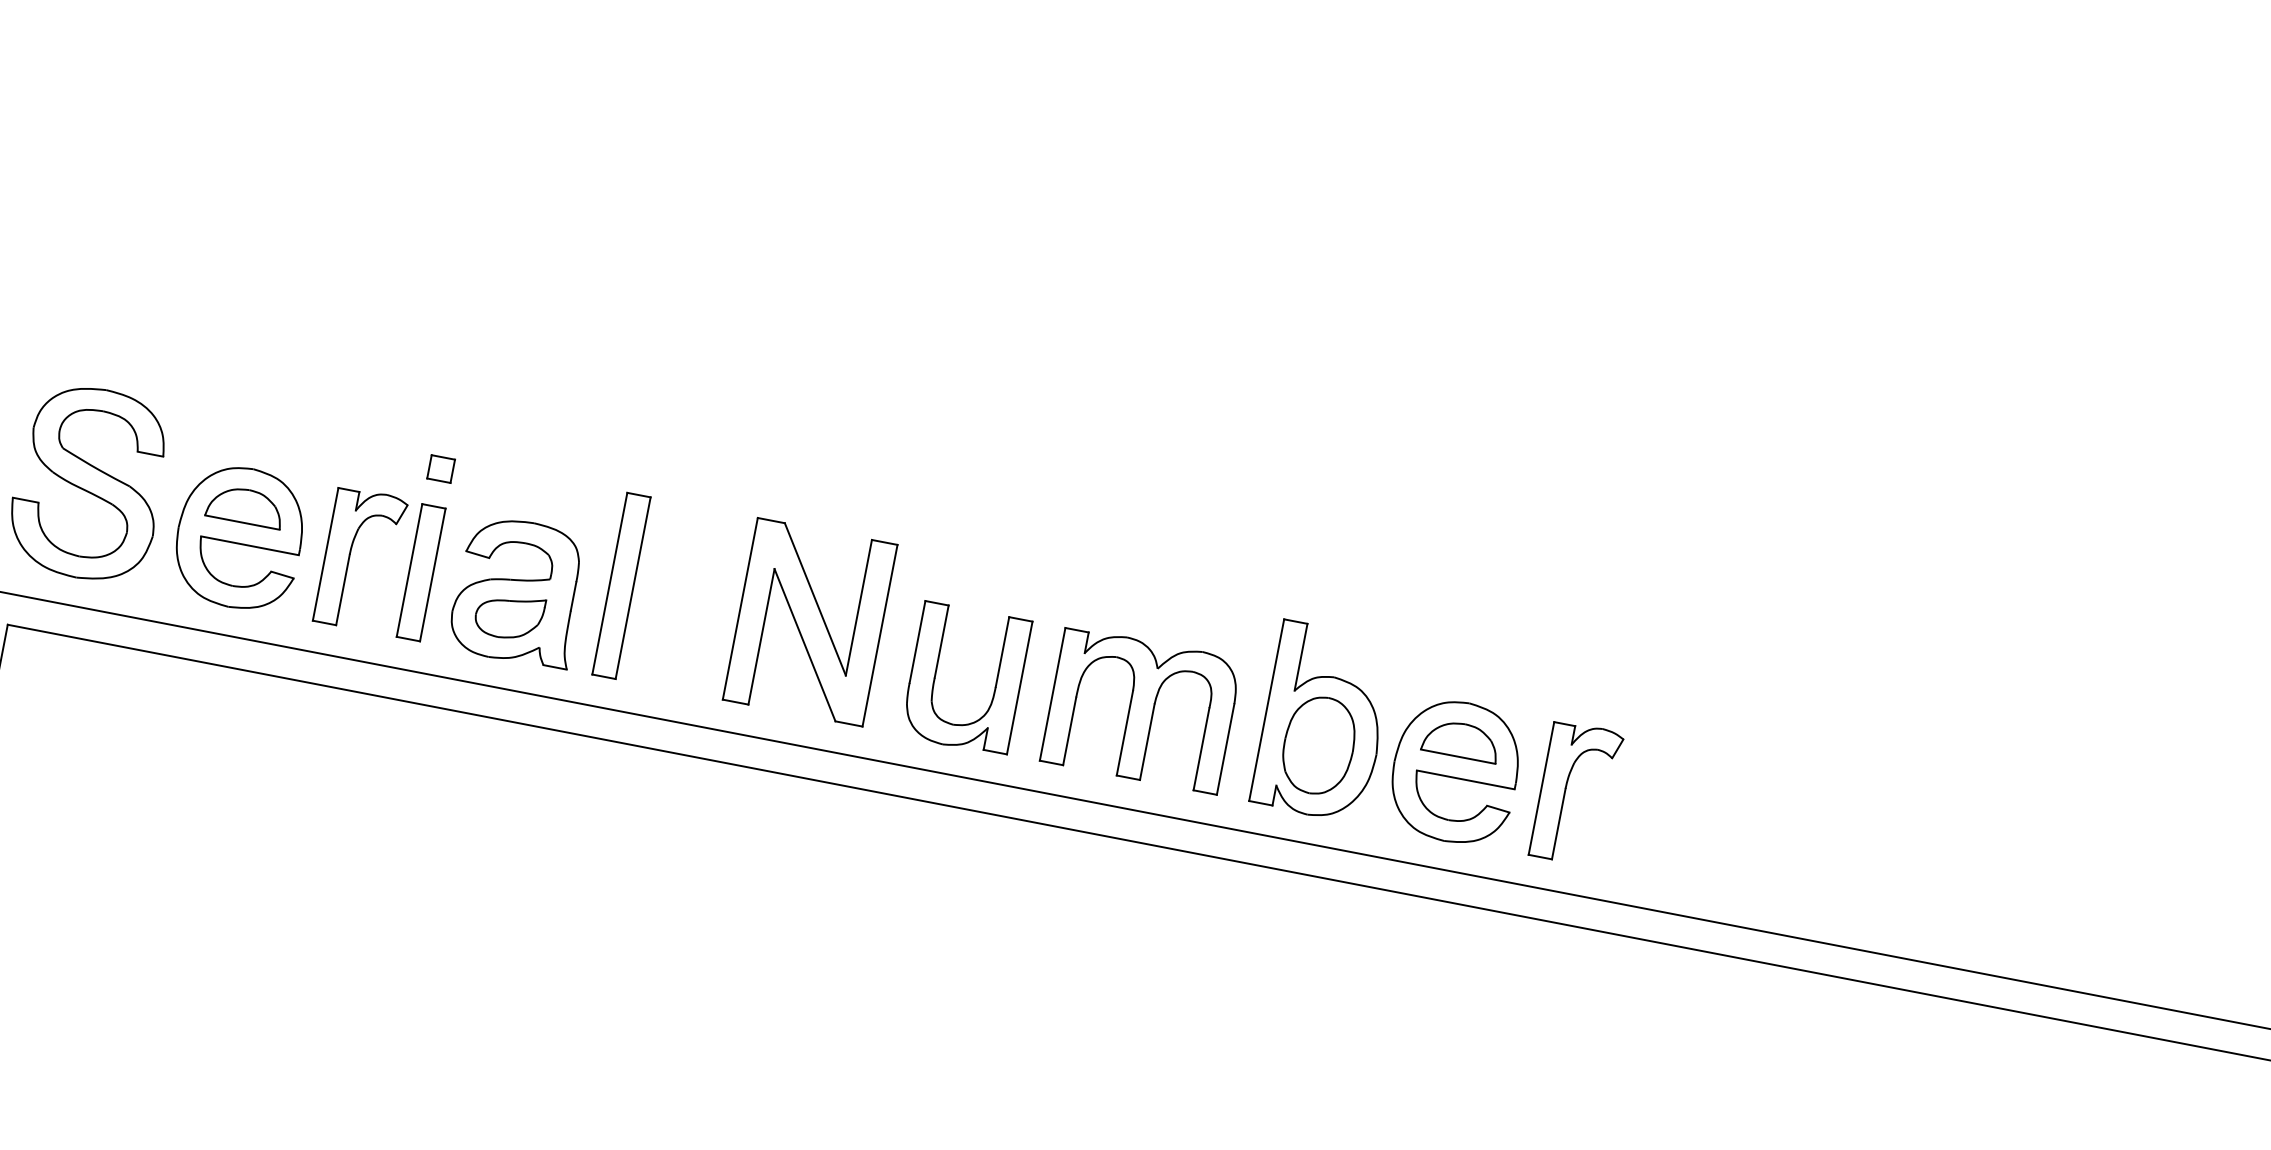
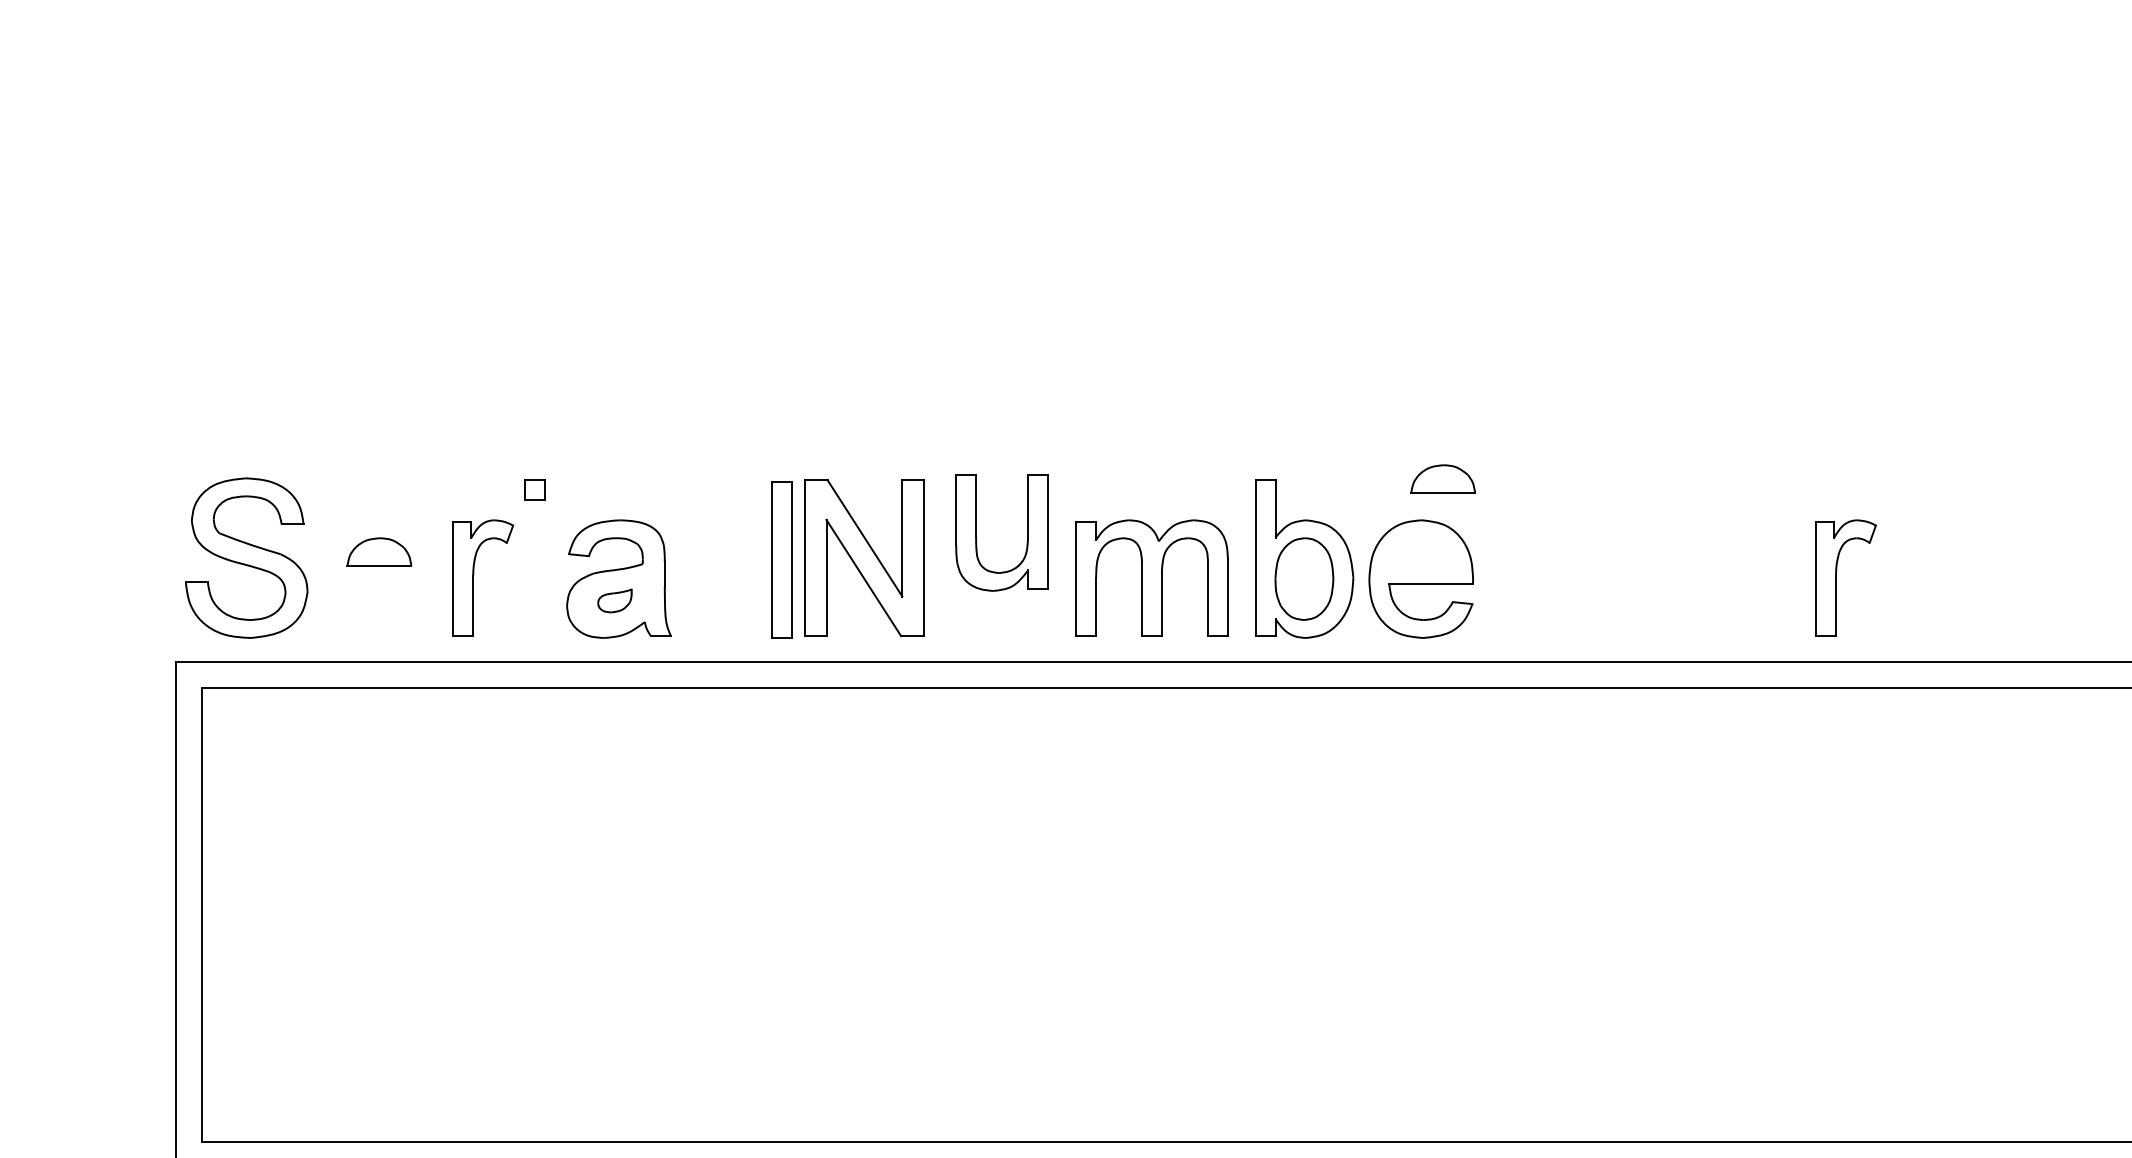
part: (239, 537) -> (379, 578), removed
part: (420, 571) -> (534, 578), removed
part: (621, 585) -> (781, 559), moved
part: (509, 615) -> (614, 600), size x0.6
part: (936, 672) -> (976, 532), moved
part: (1460, 739) -> (1442, 478), moved
part: (1565, 791) -> (1836, 577), moved

